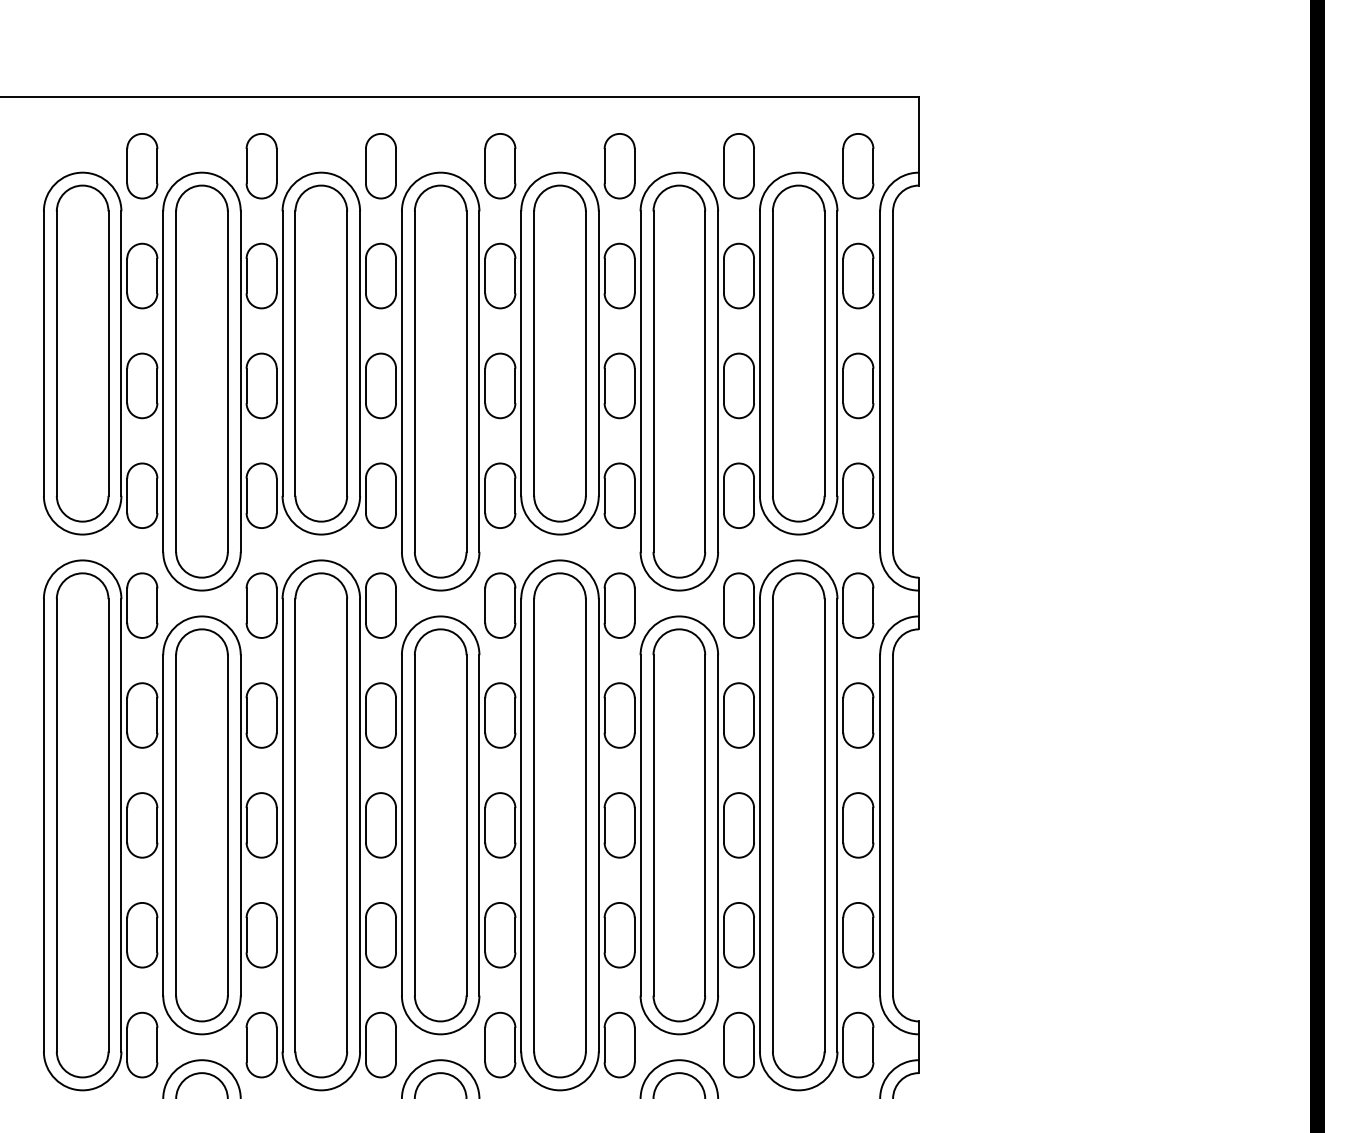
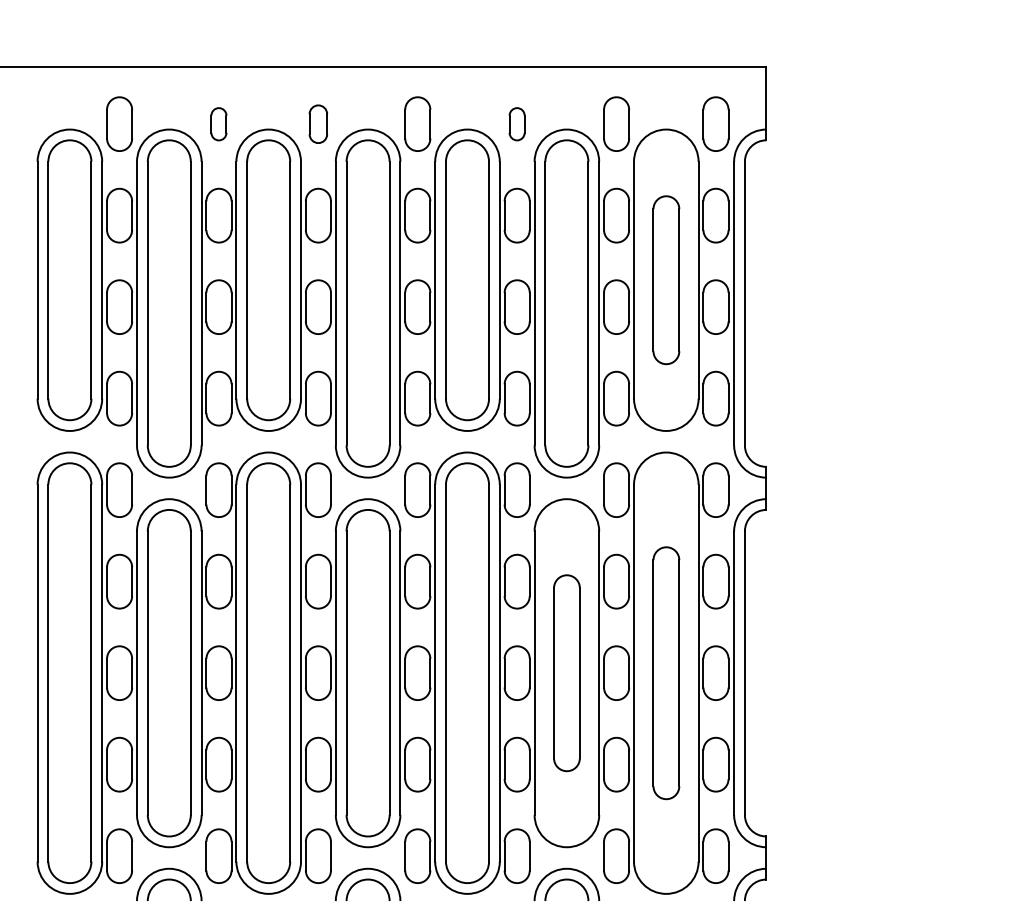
part: (261, 166) -> (218, 124), size x0.6
part: (380, 166) -> (317, 124), size x0.7
part: (619, 166) -> (517, 124), size x0.6
part: (798, 353) -> (666, 280), size x0.6
part: (679, 825) -> (567, 673), size x0.6
part: (798, 825) -> (666, 673), size x0.6

